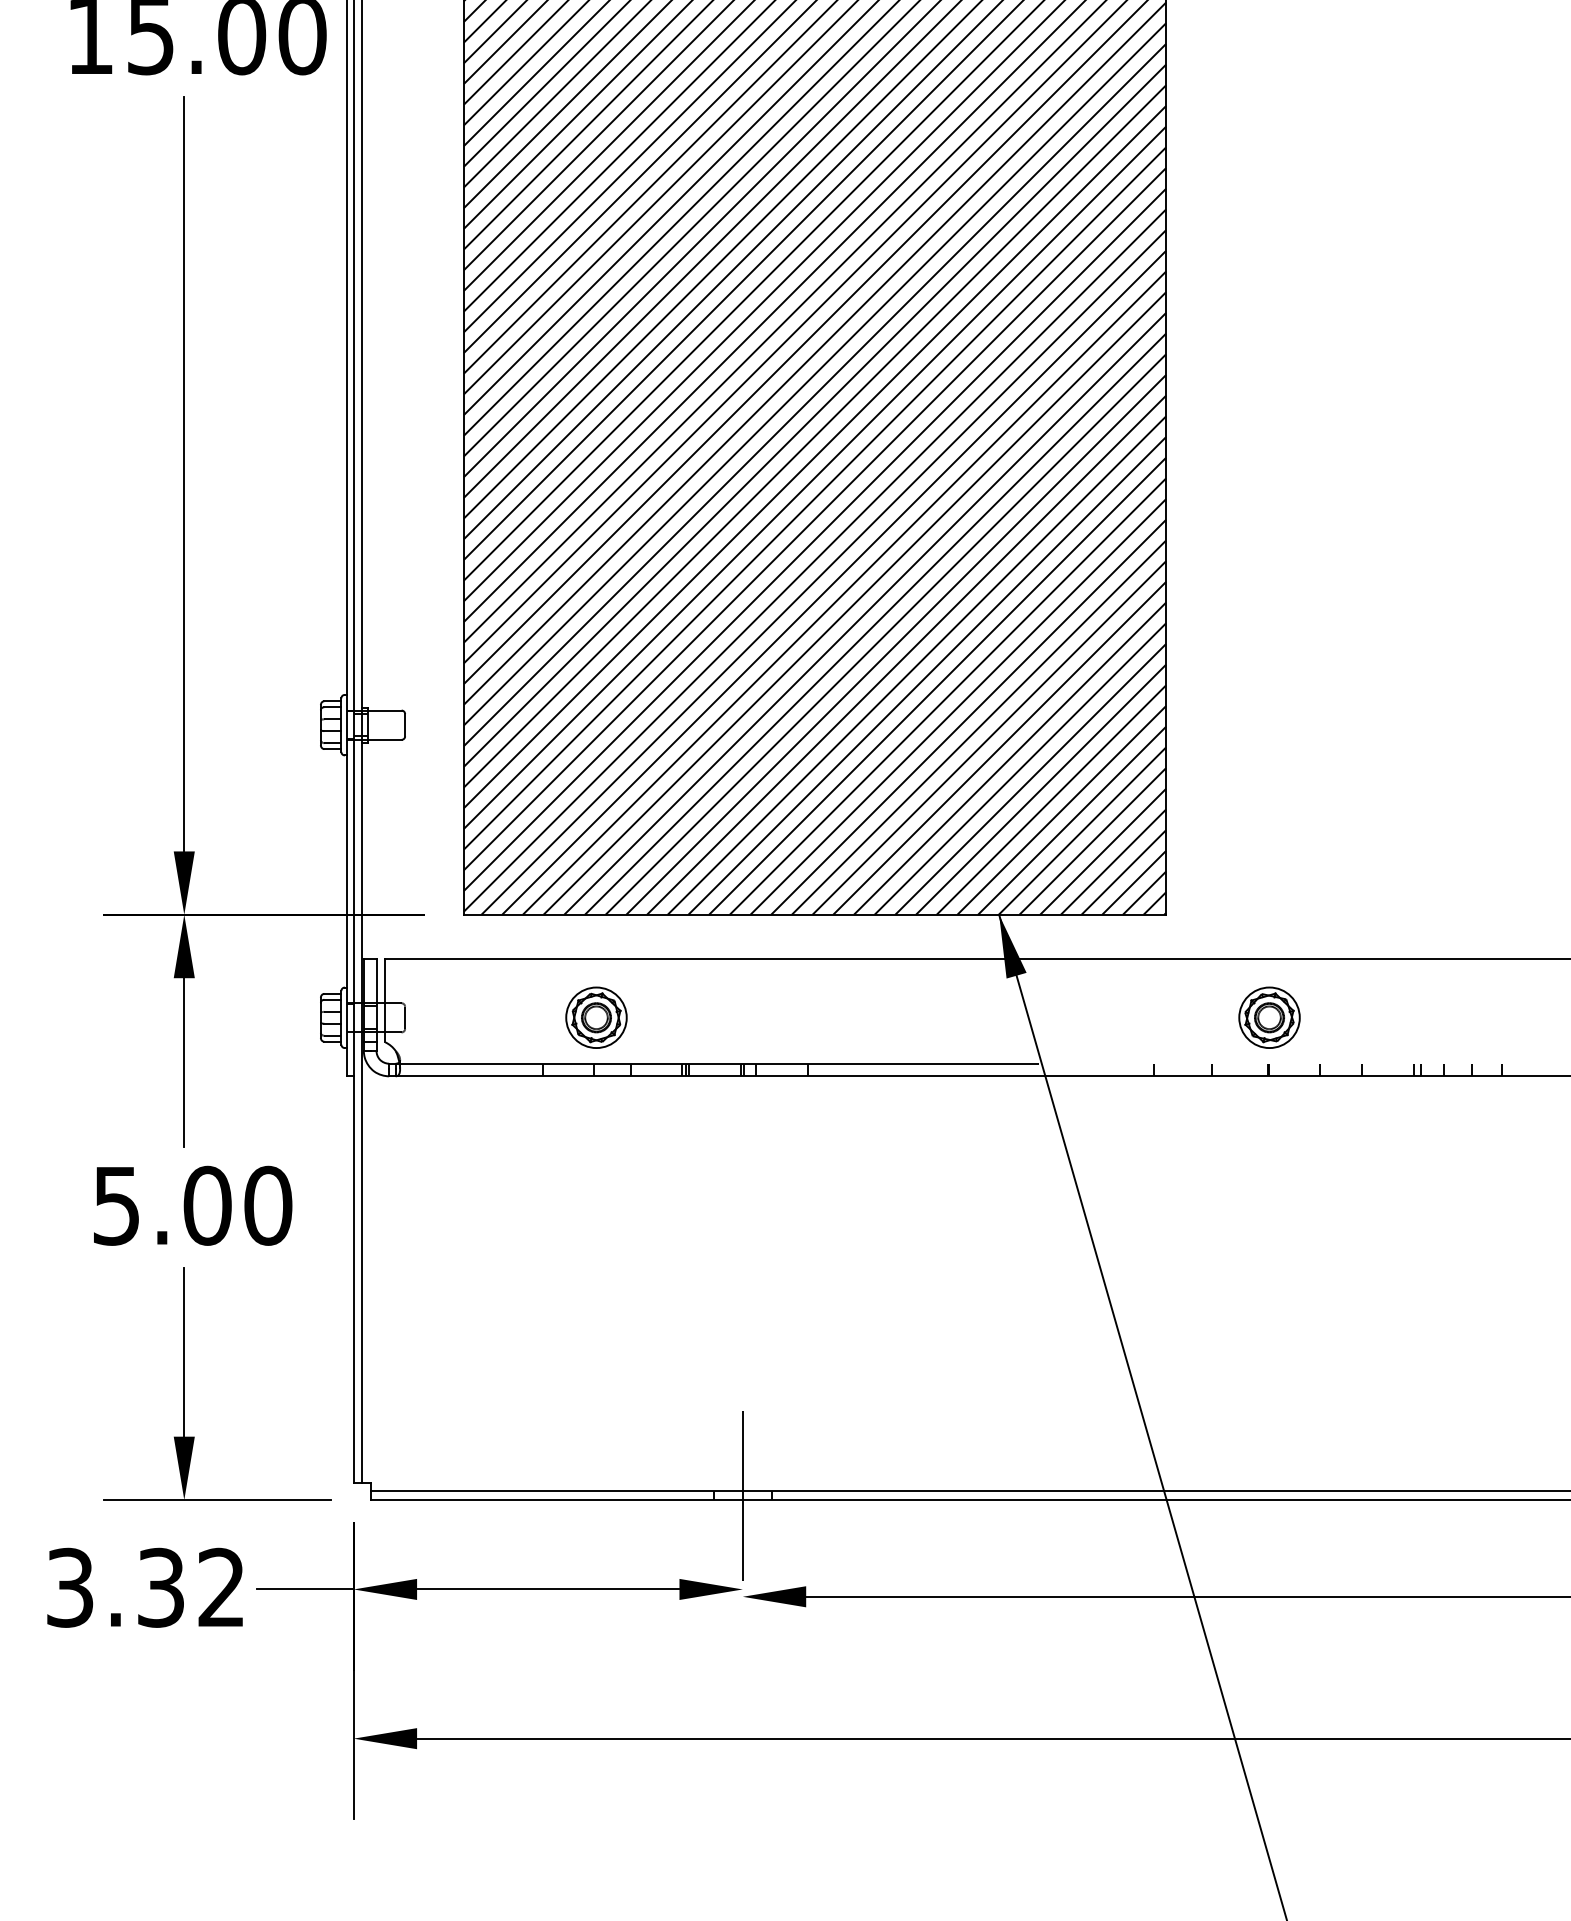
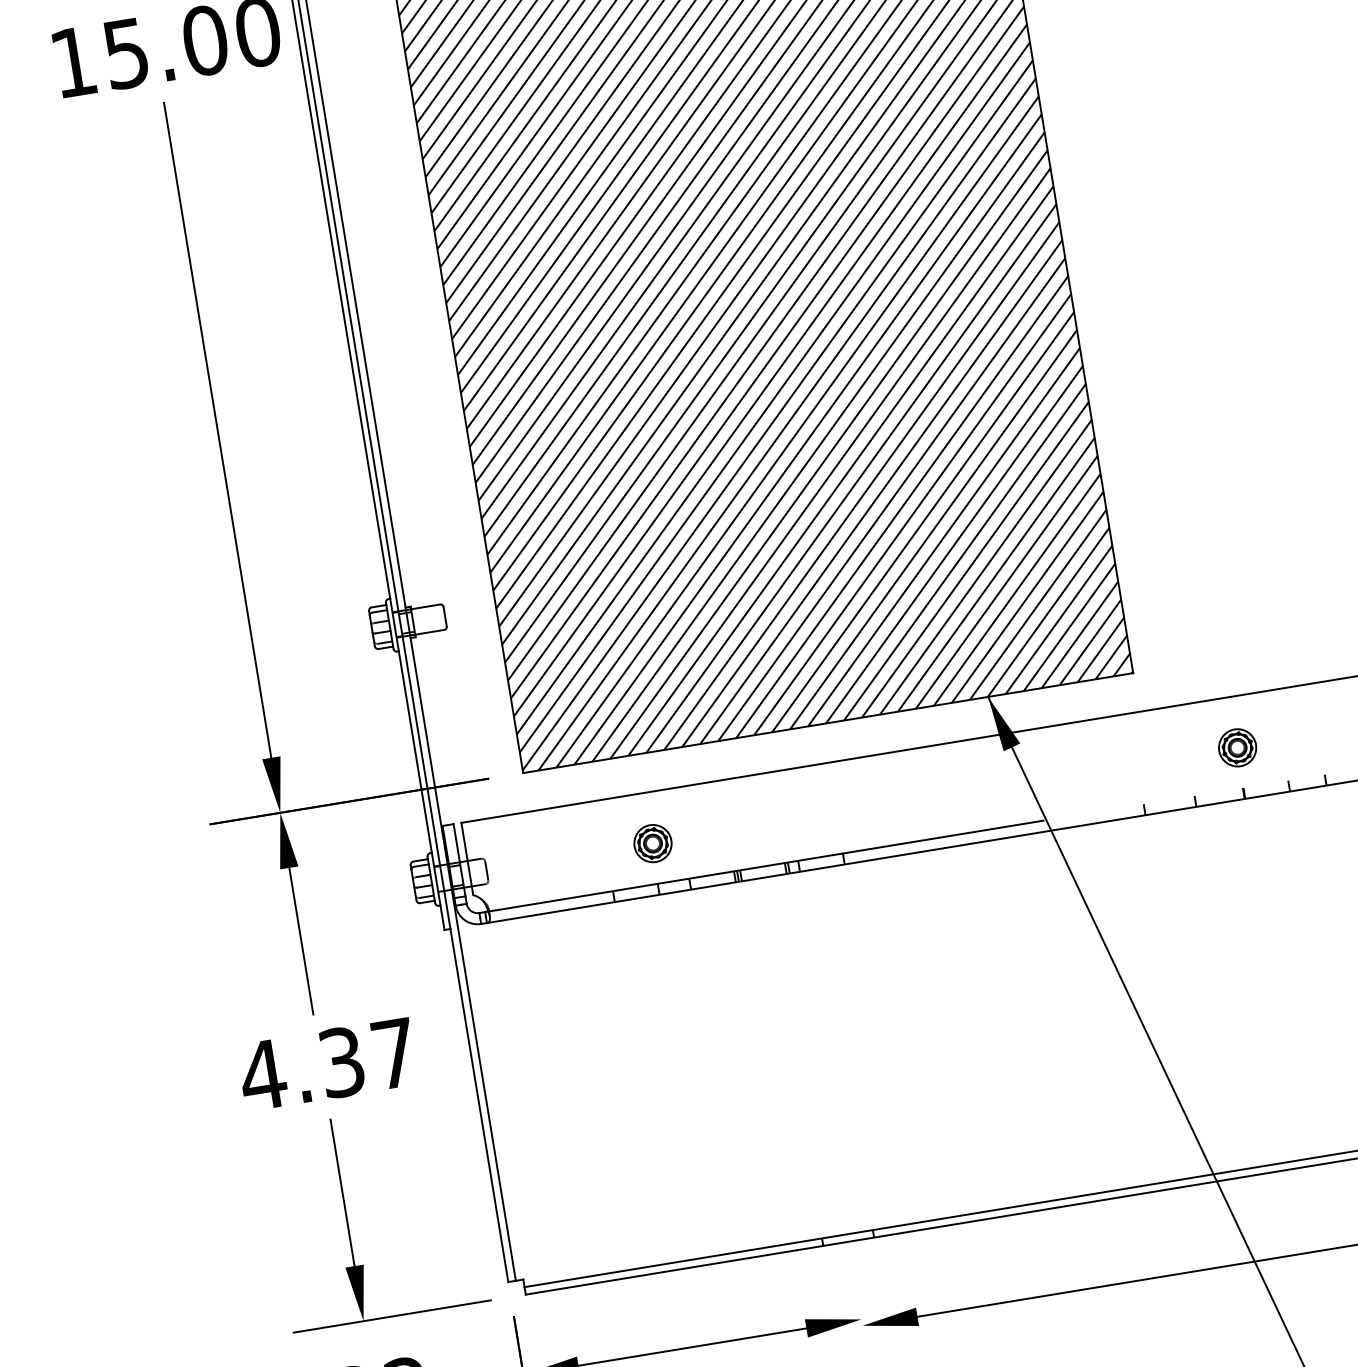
part: (596, 1017) -> (652, 843), size x0.7
part: (1269, 1017) -> (1237, 747), size x0.7
text: (191, 1205) -> (327, 1064), 5.00 -> 4.37
line: (742, 1495) -> (847, 1237), removed

